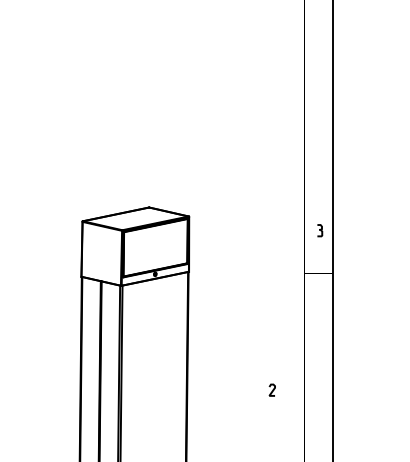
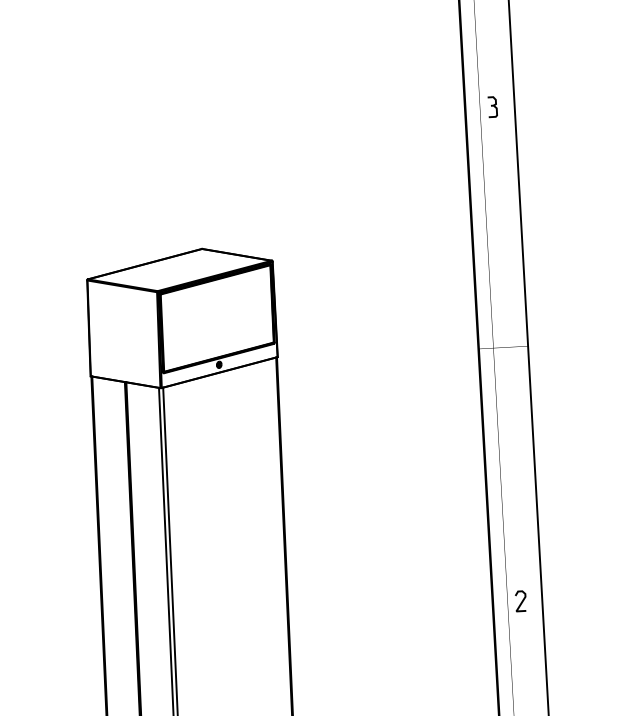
part: (320, 230) -> (493, 106), moved
curve: (272, 389) -> (521, 599), moved

